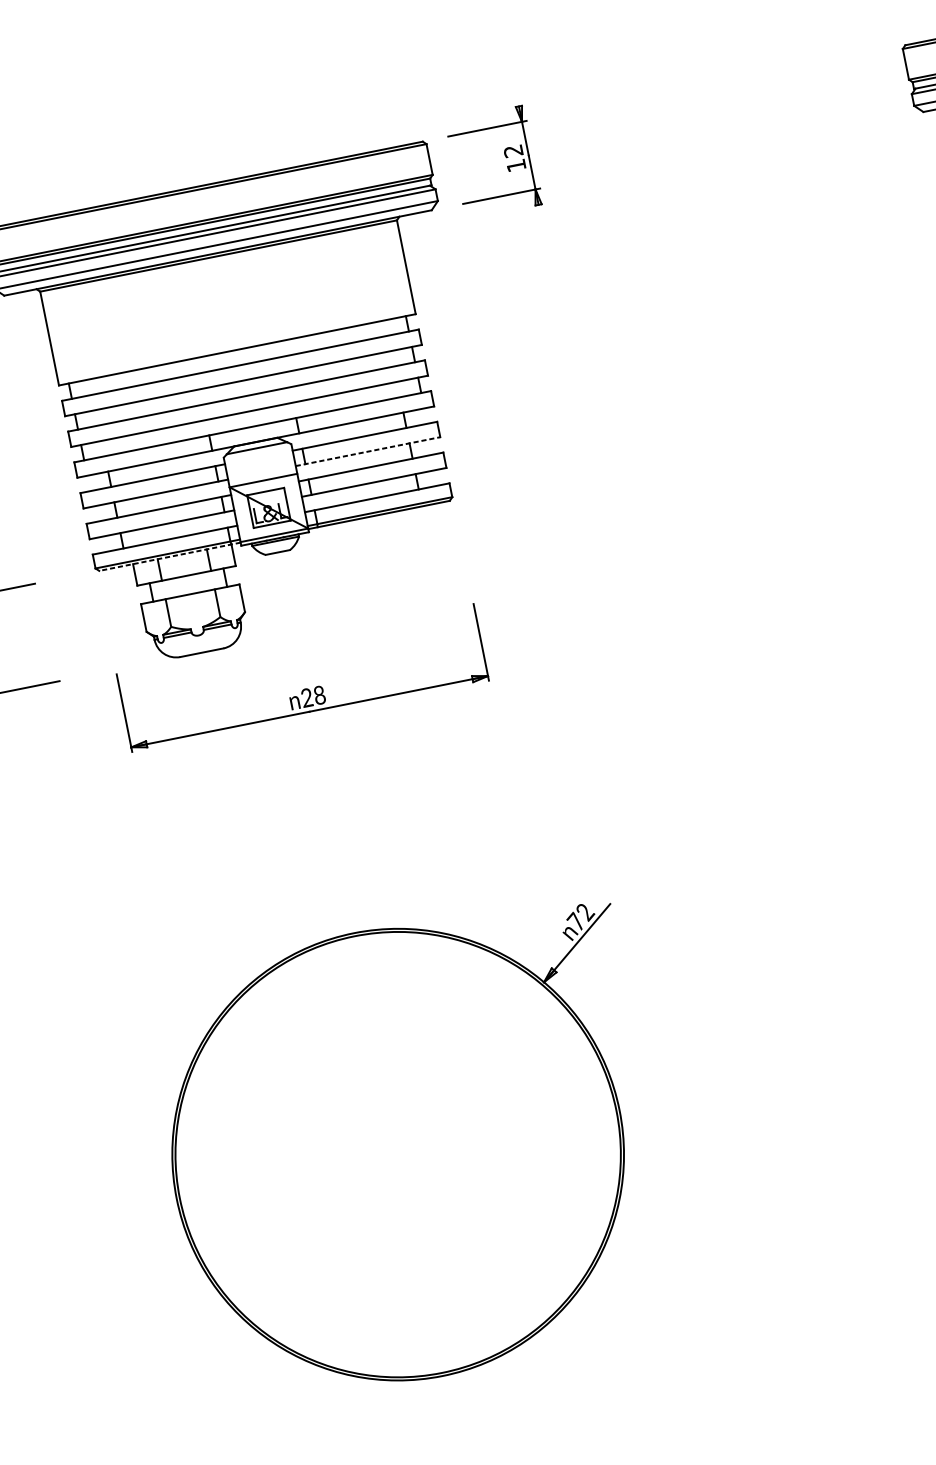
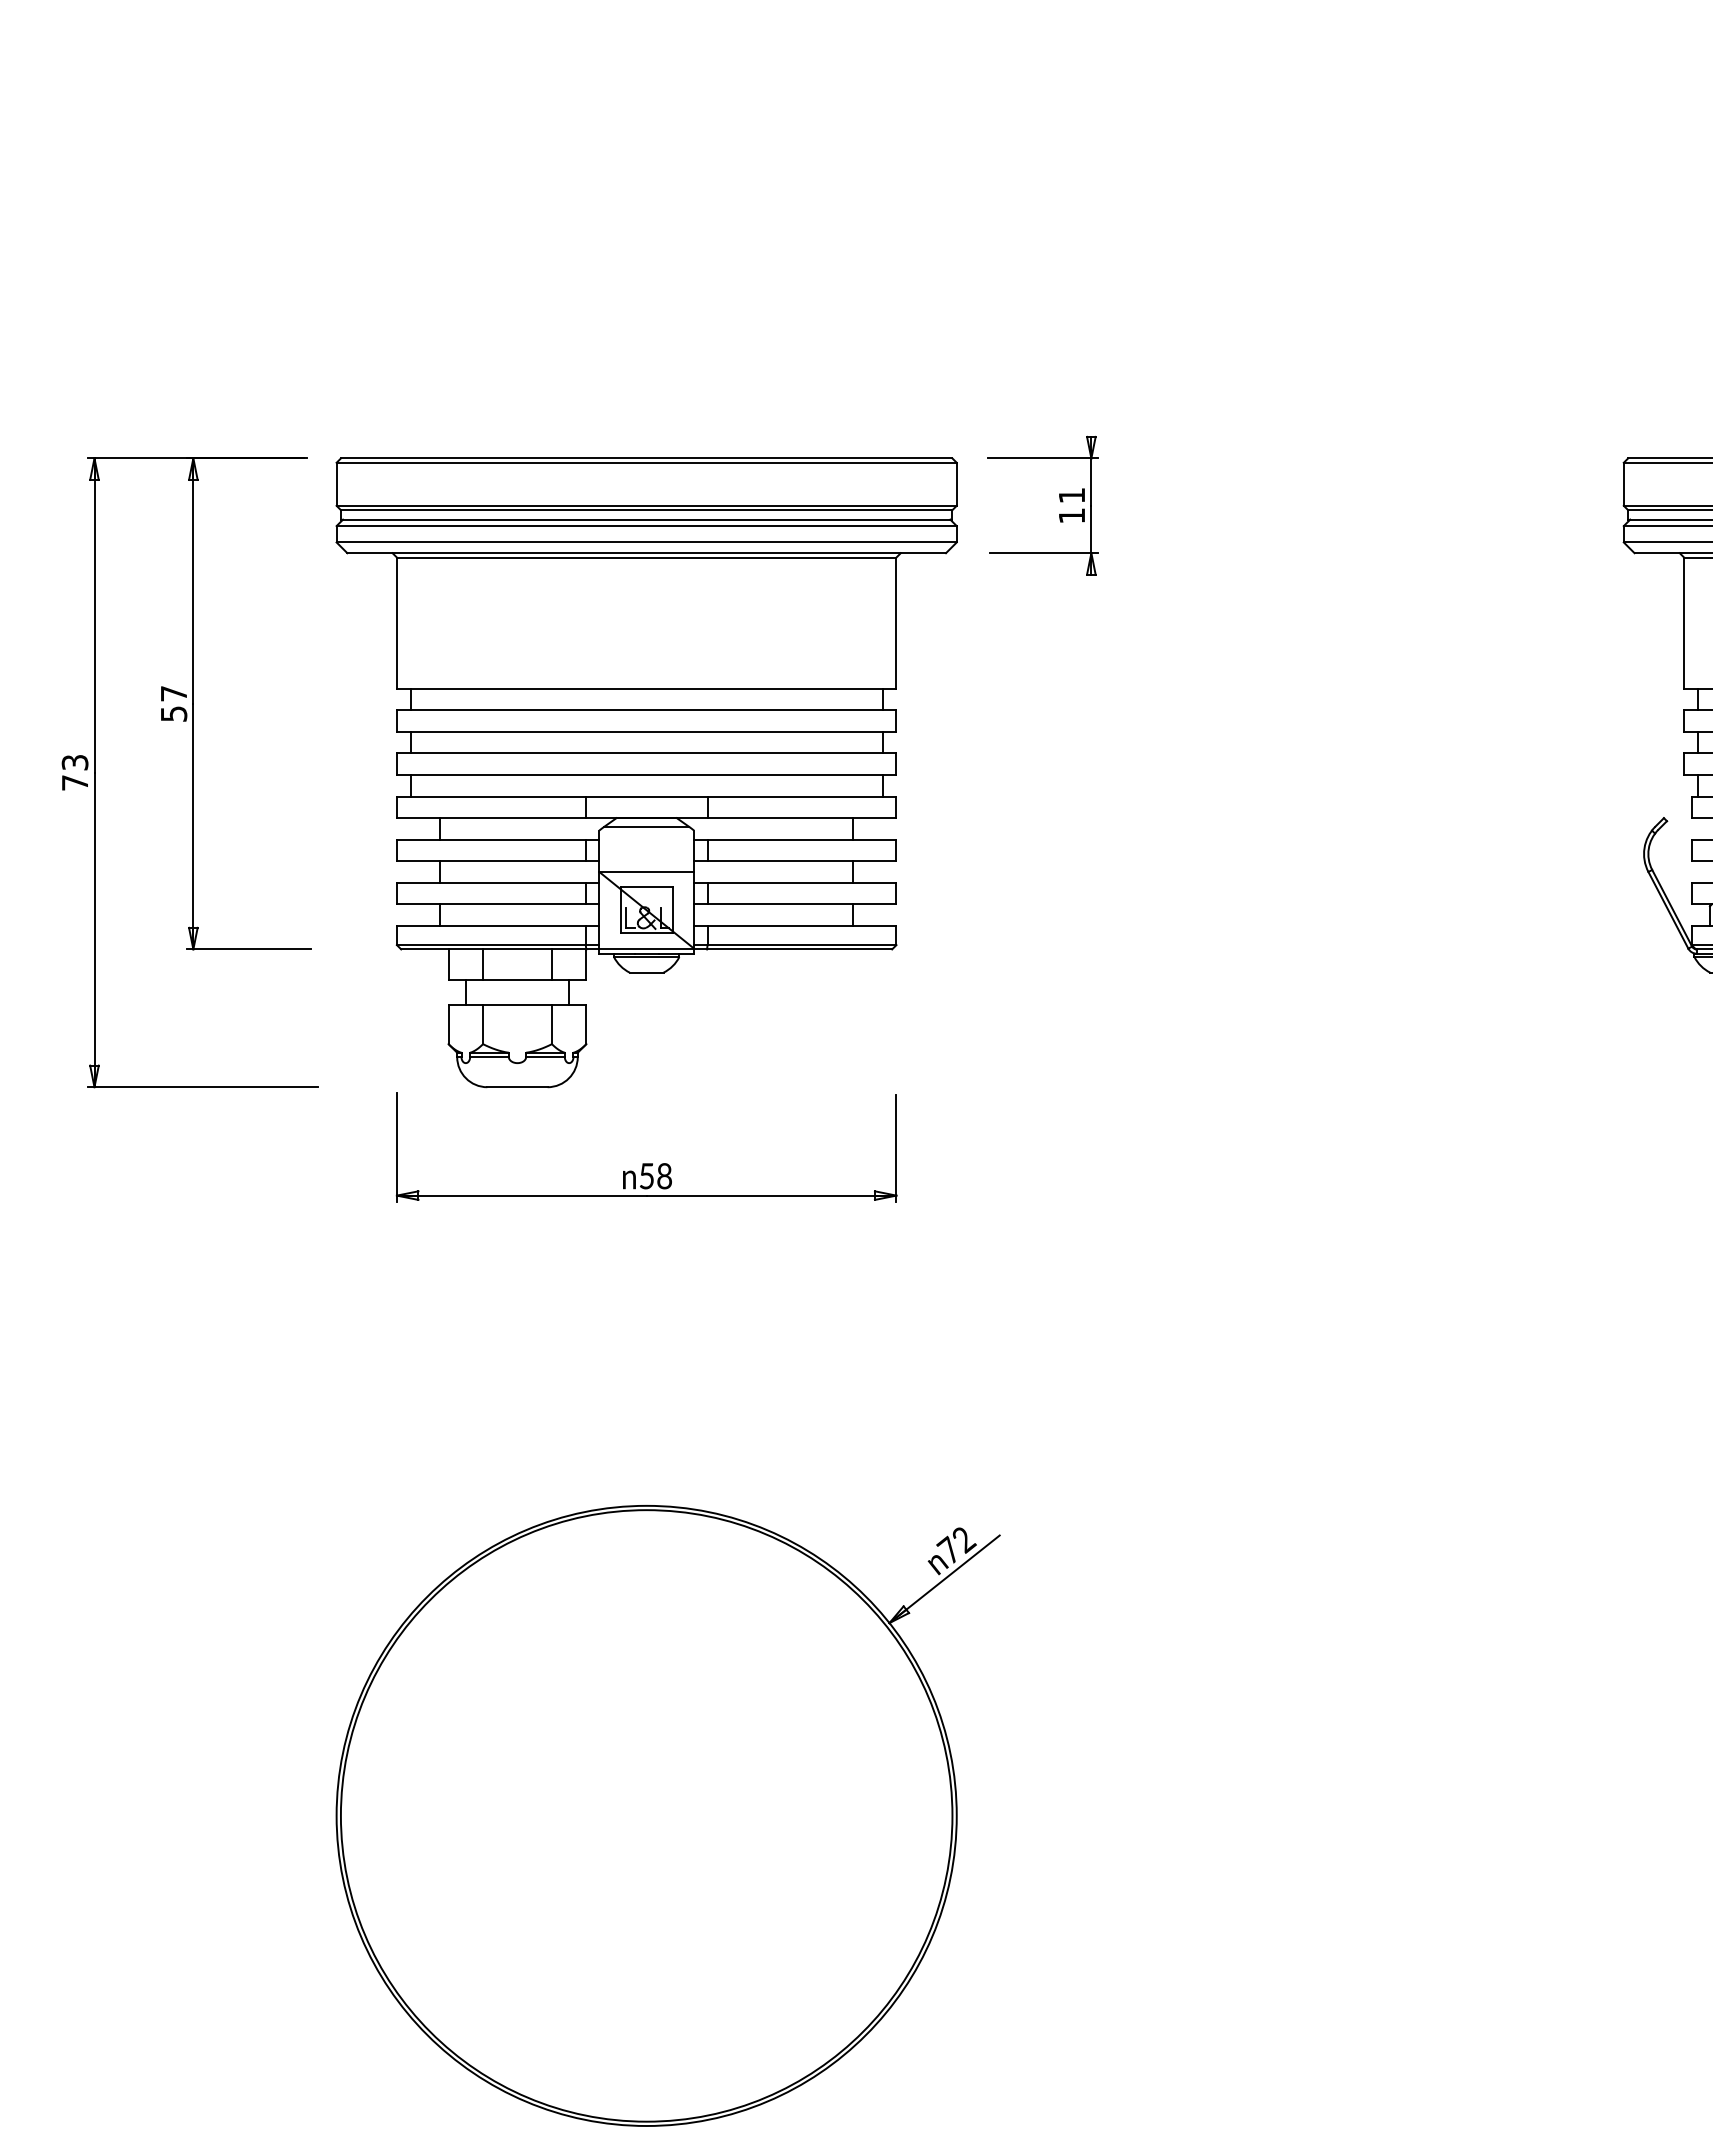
text: (513, 151) -> (1071, 495), 12 -> 11
line: (368, 451) -> (795, 861), dashed -> solid
line: (169, 556) -> (499, 949), dashed -> solid
text: (306, 698) -> (646, 1176), 28 -> 58

